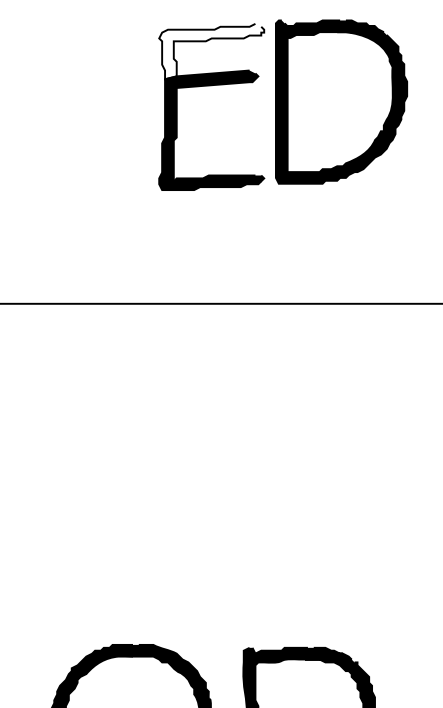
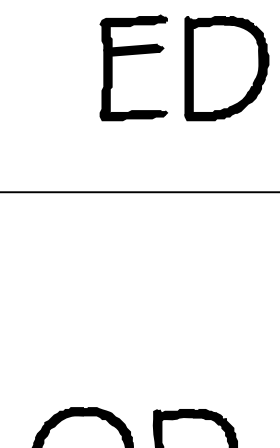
fill: (211, 51) -> (133, 32), added
part: (340, 101) -> (226, 68), moved

